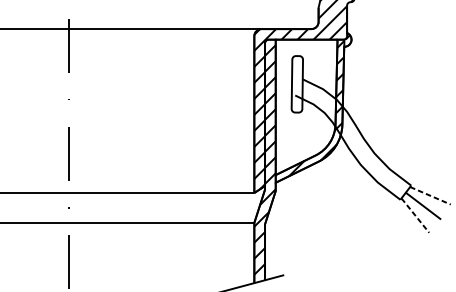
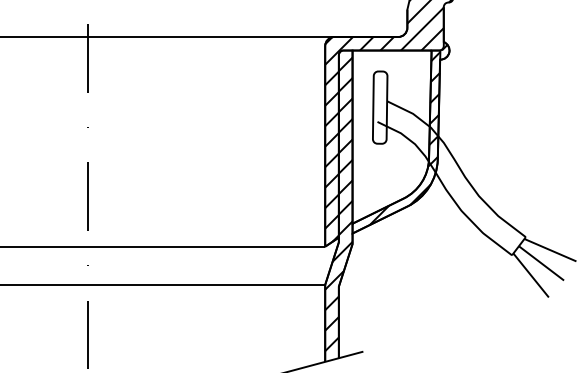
line: (430, 196) -> (550, 250), dashed -> solid
line: (415, 215) -> (531, 275), dashed -> solid

